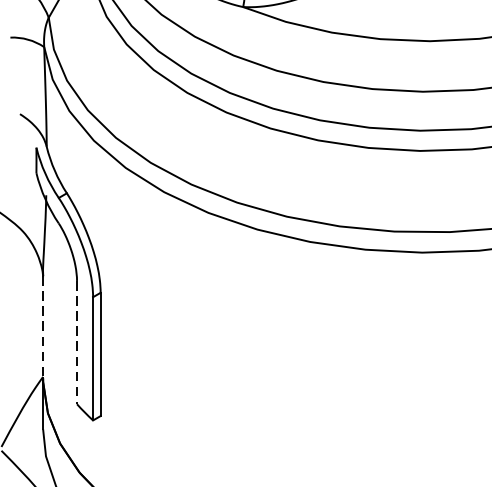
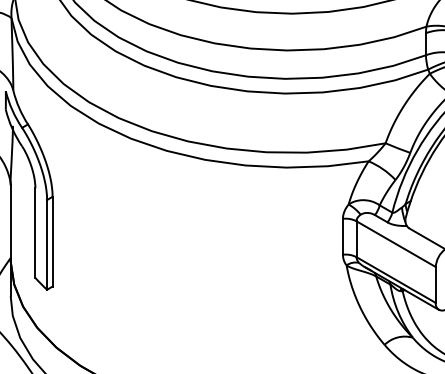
line: (42, 328) -> (10, 222), dashed -> solid
line: (77, 343) -> (35, 233), dashed -> solid

